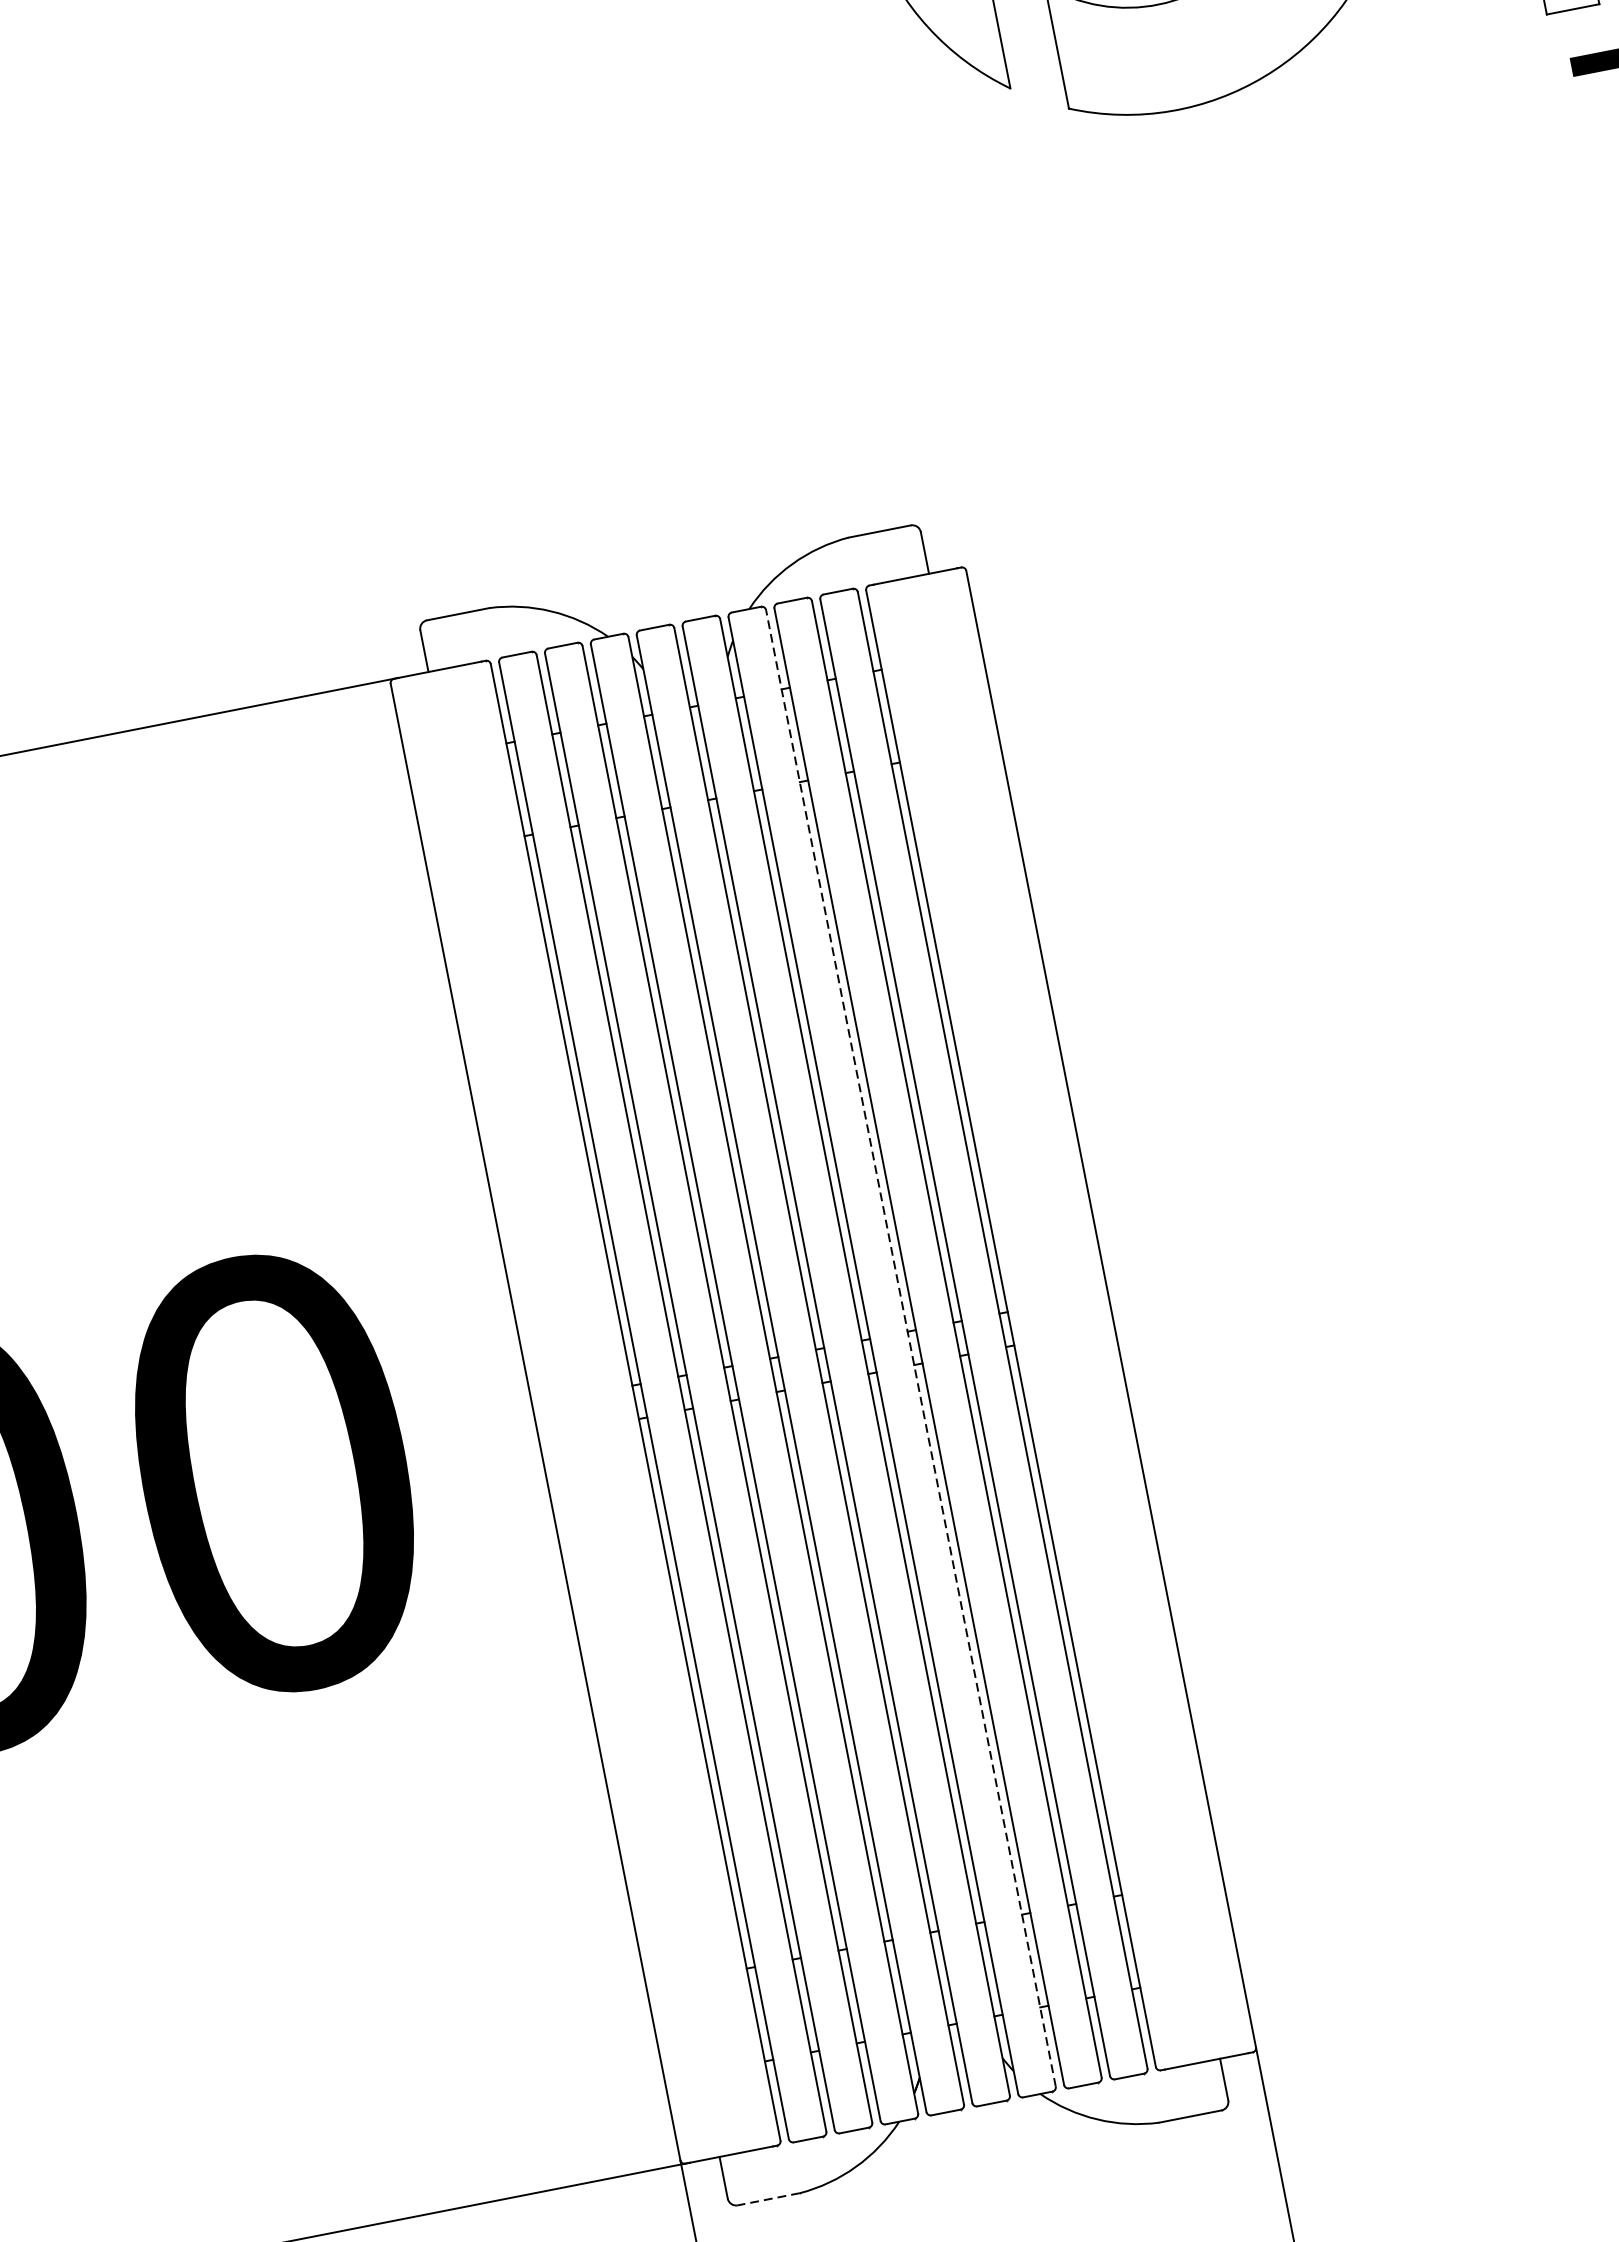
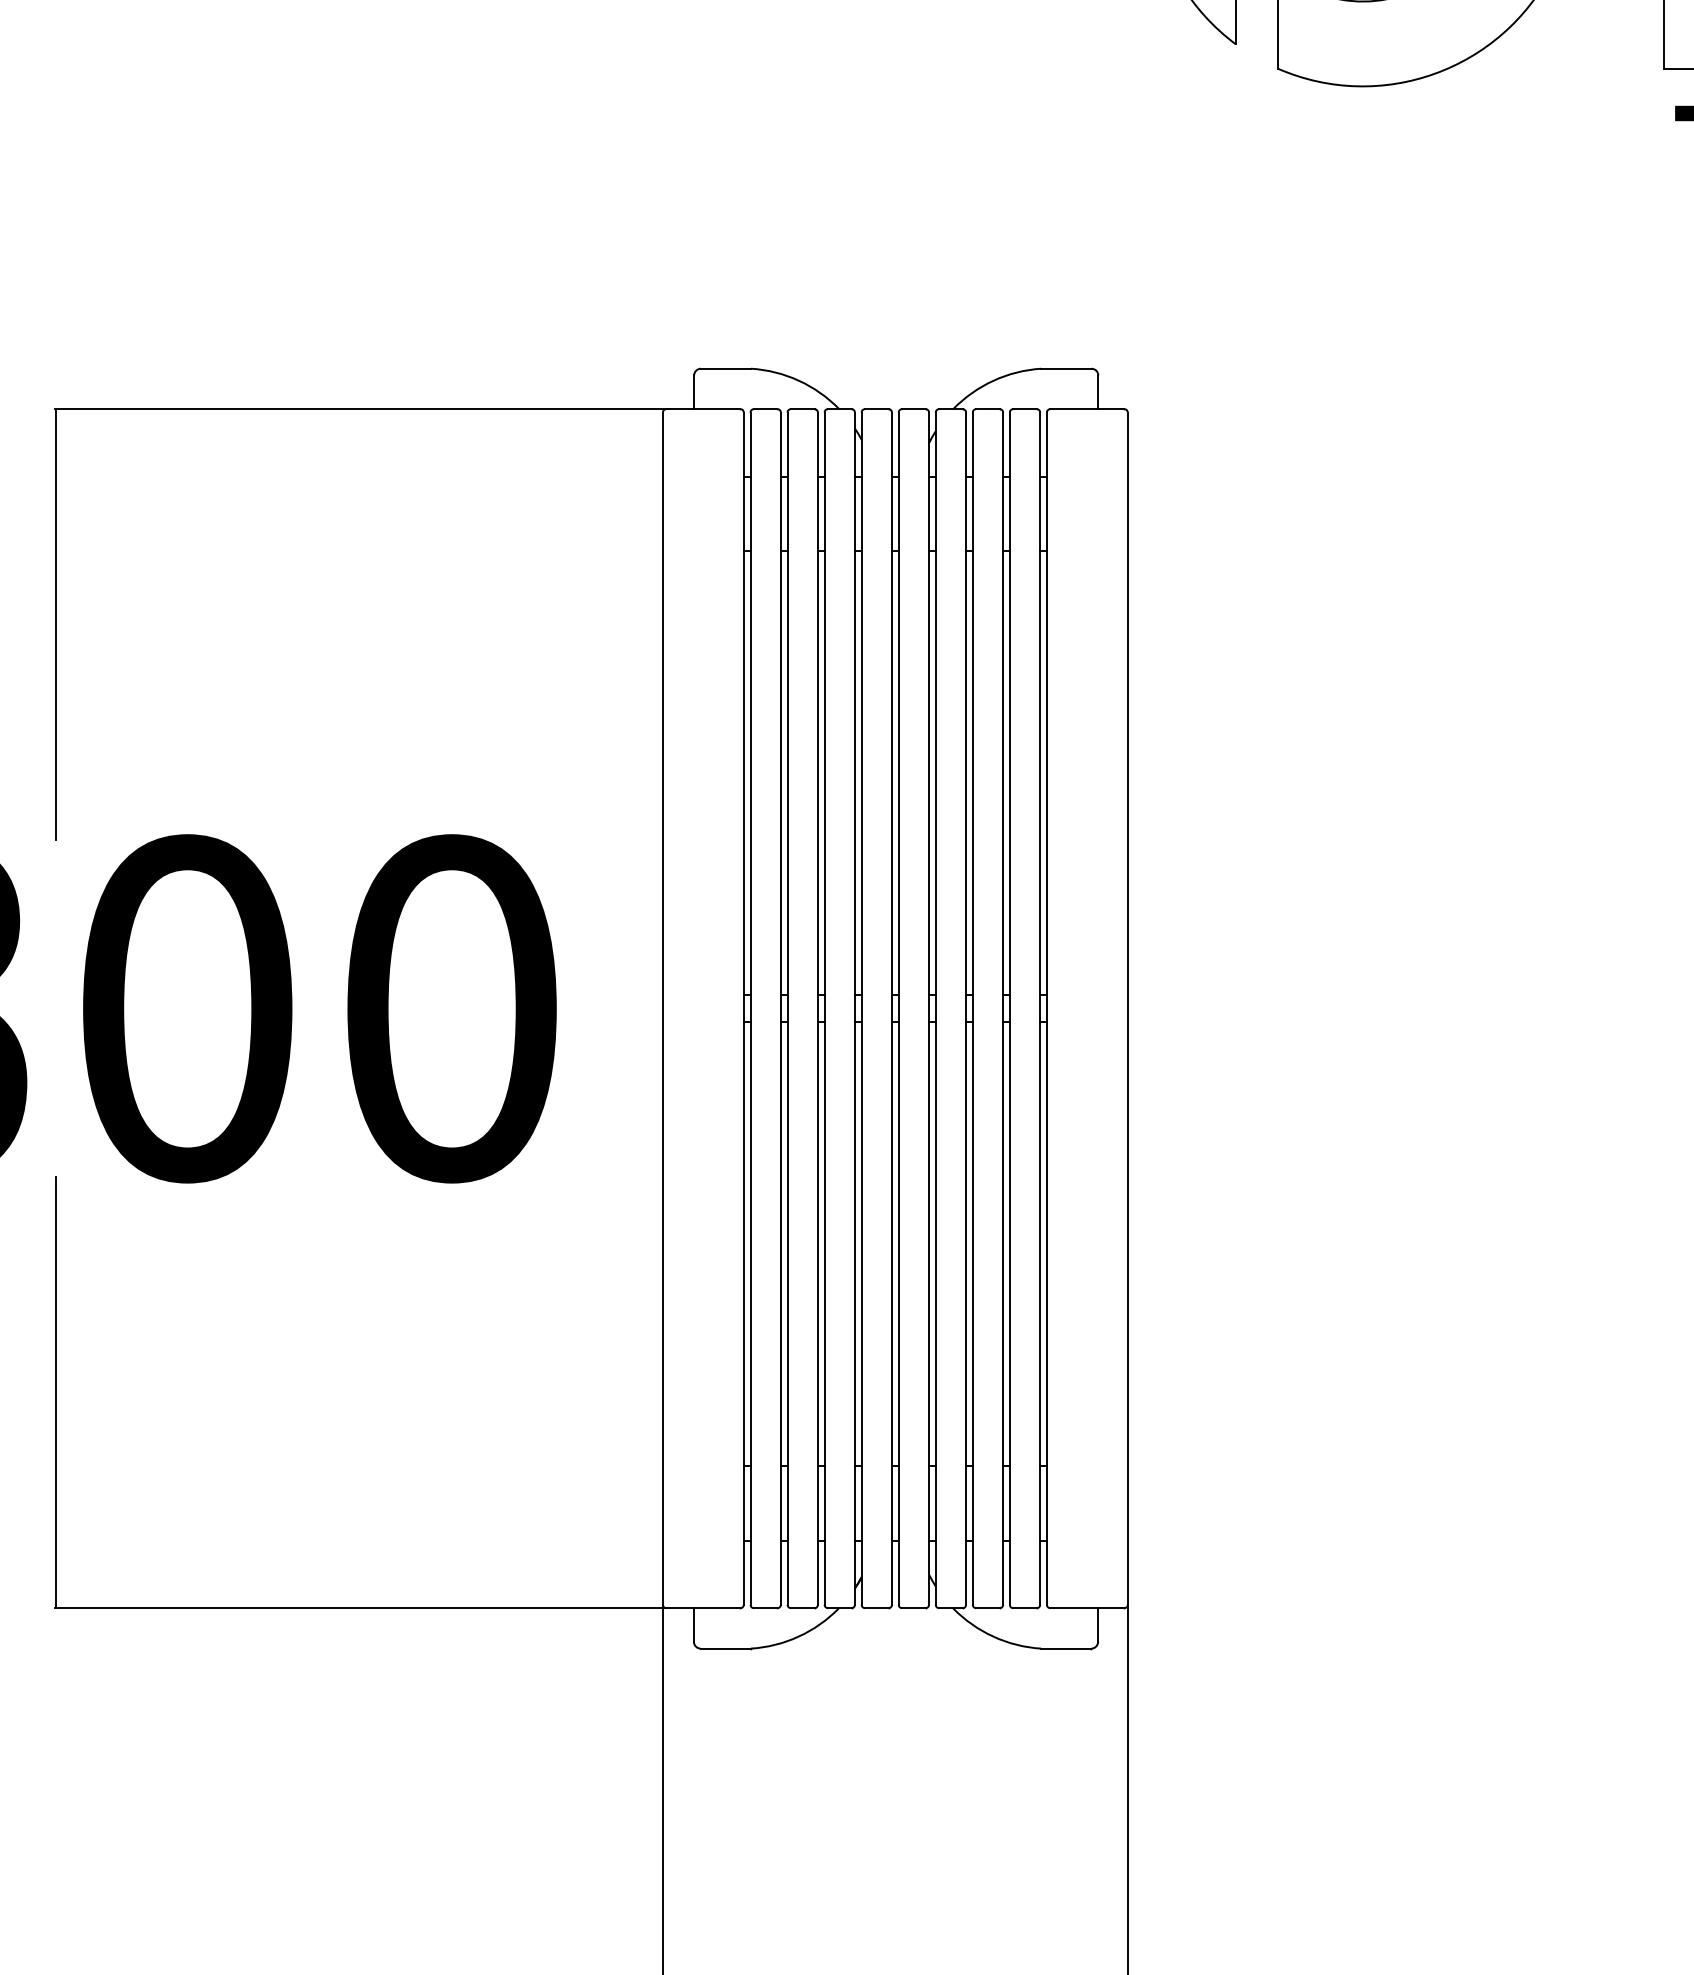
line: (911, 1348) -> (966, 1008), dashed -> solid
line: (768, 2199) -> (725, 1648), dashed -> solid

